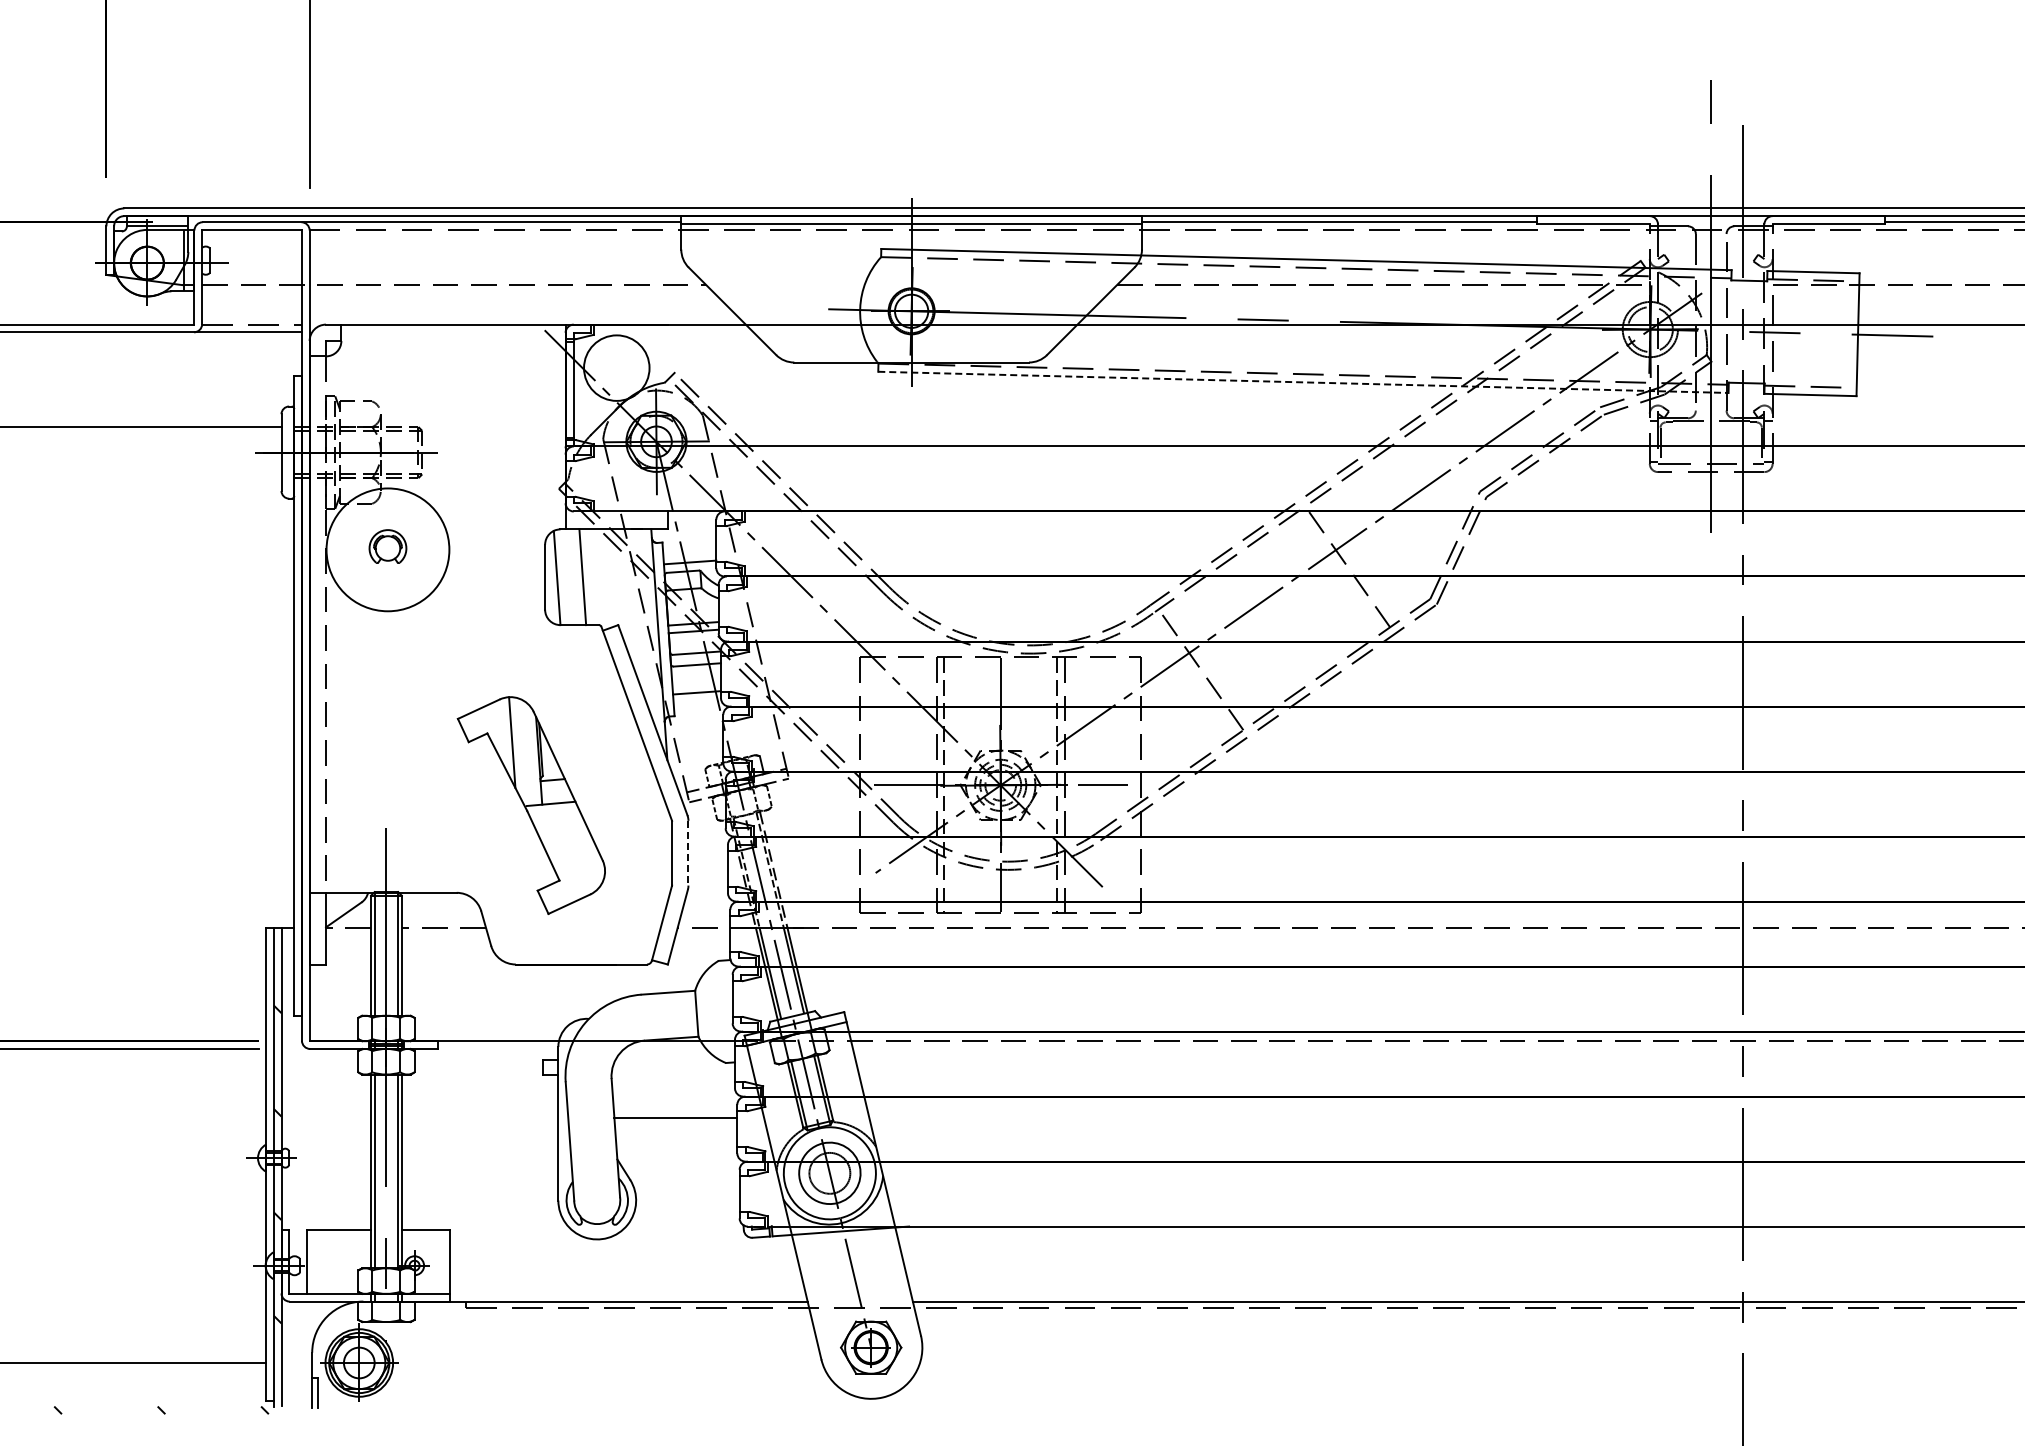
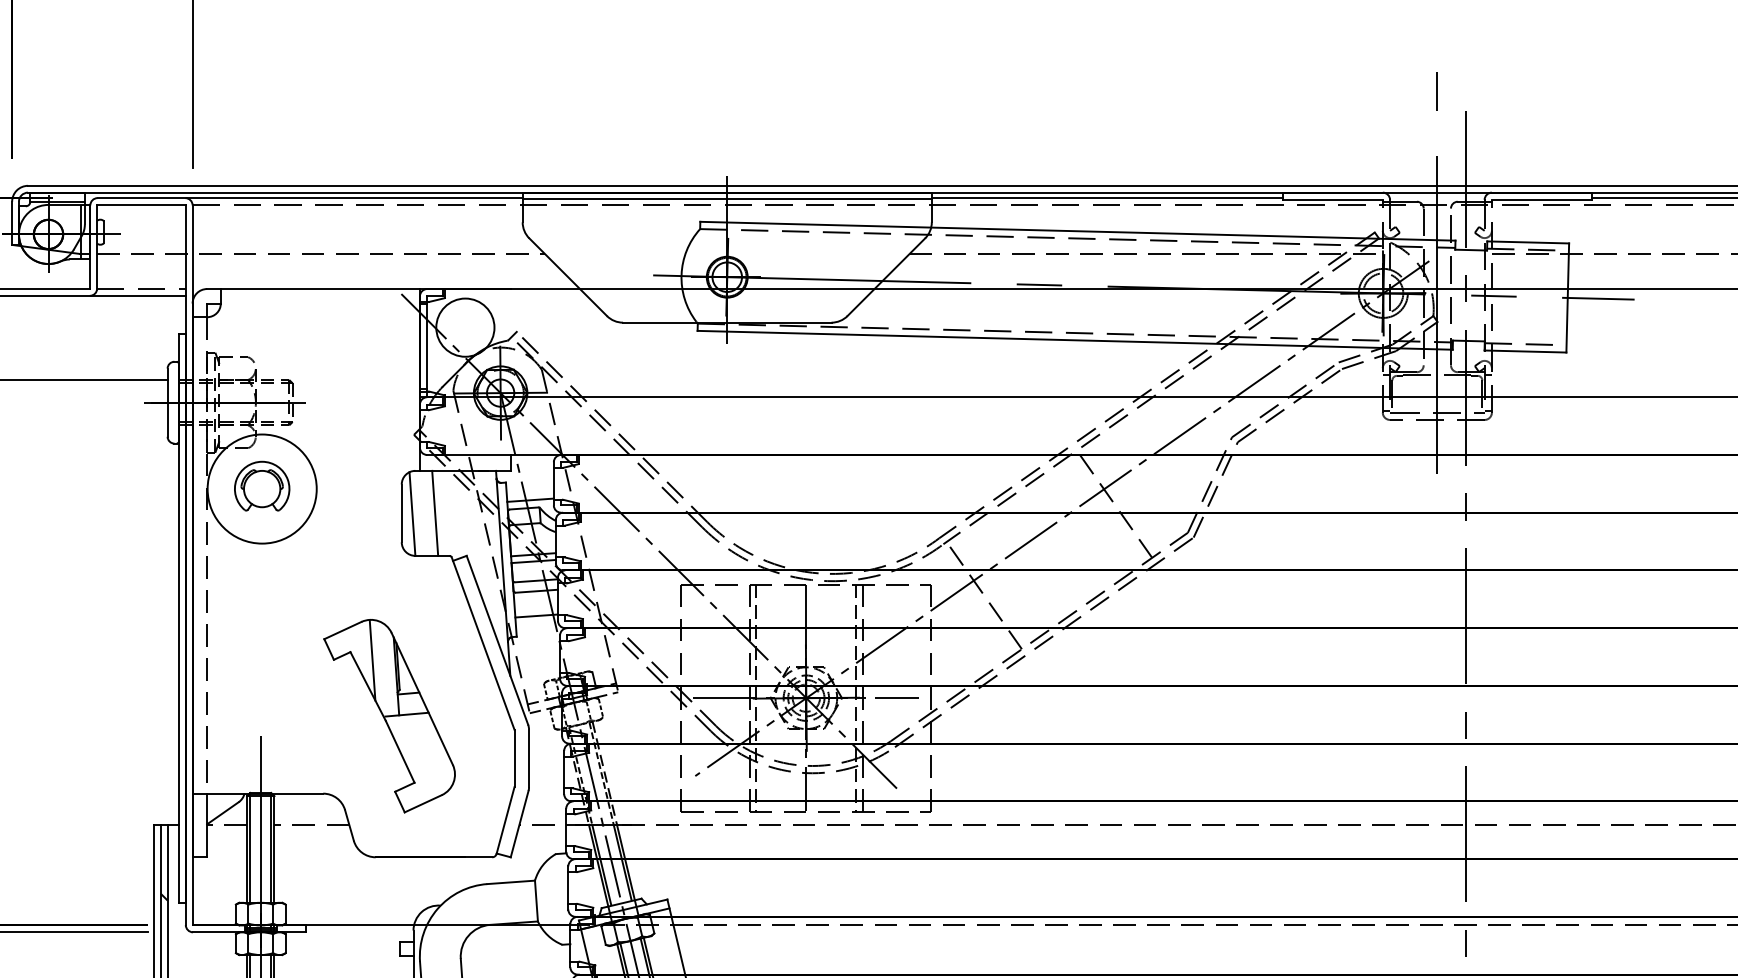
line: (1303, 382) -> (1075, 340), dashed -> solid
part: (387, 546) -> (261, 486), size x1.67
line: (688, 853) -> (529, 758), dashed -> solid

